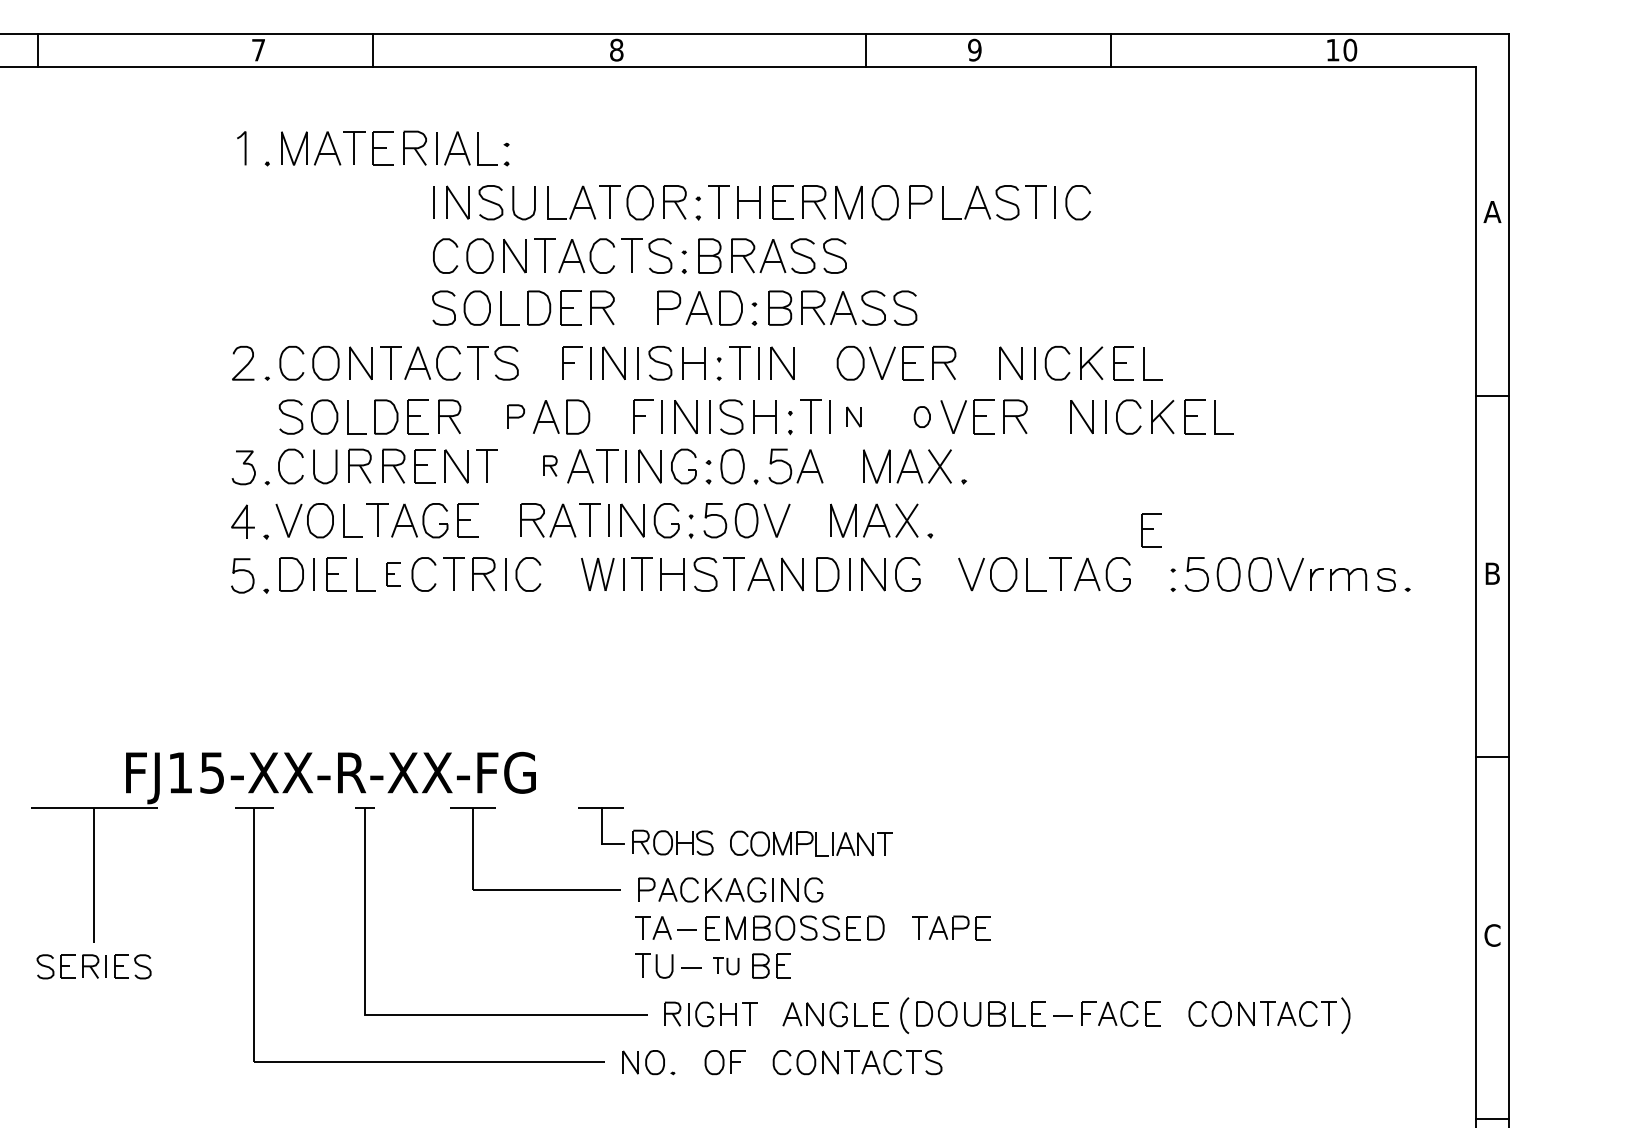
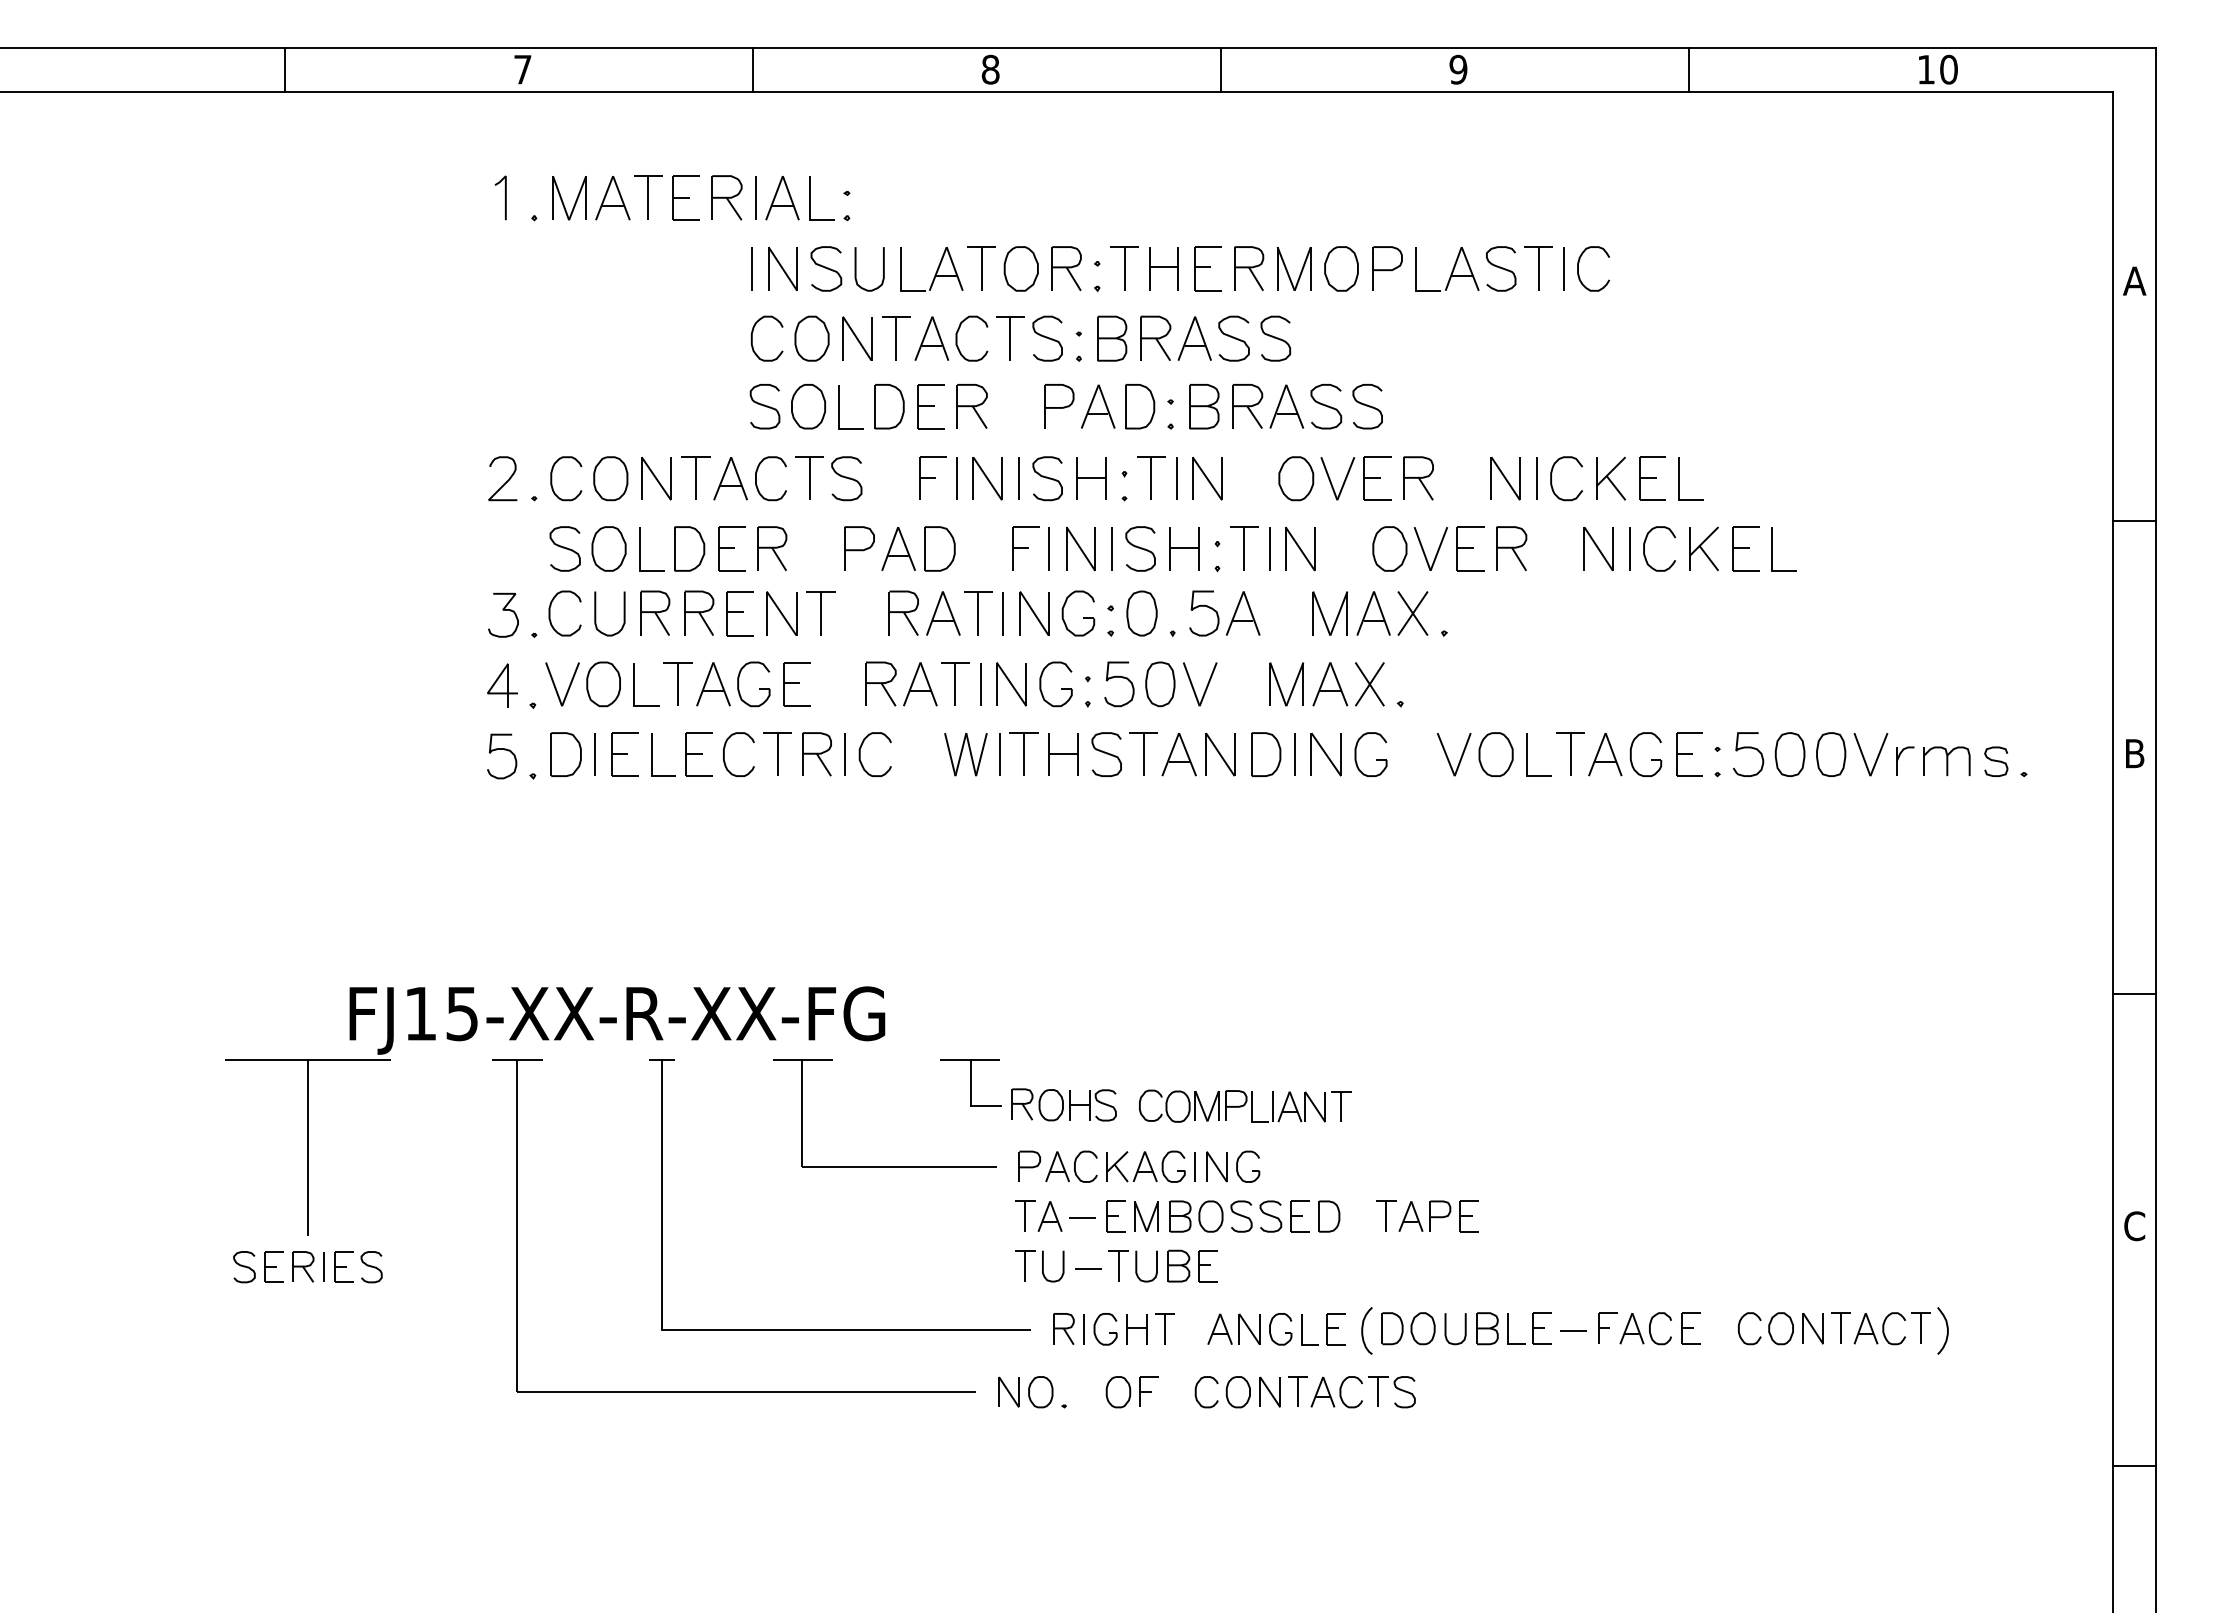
line: (38, 50) -> (285, 69), moved
line: (373, 50) -> (752, 69), moved
line: (865, 50) -> (1220, 69), moved
line: (1111, 50) -> (1688, 69), moved
part: (516, 416) -> (859, 548), size x1.43
part: (853, 416) -> (1300, 548), size x1.67
part: (922, 416) -> (1389, 548), size x1.67
part: (550, 465) -> (903, 612), size x1.67
part: (1151, 529) -> (1689, 754), moved
part: (393, 574) -> (698, 754), size x1.43
part: (725, 966) -> (1132, 1266), size x1.43

